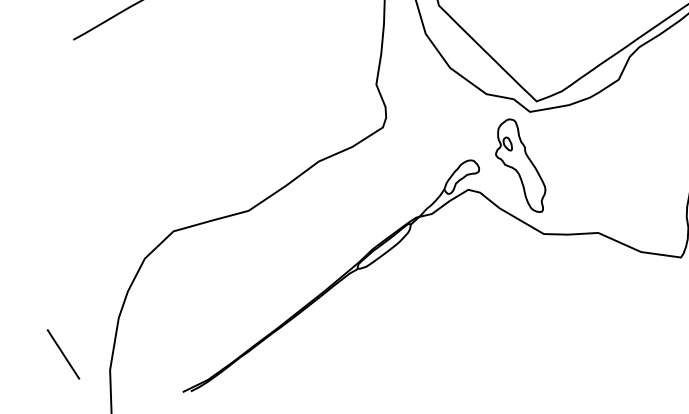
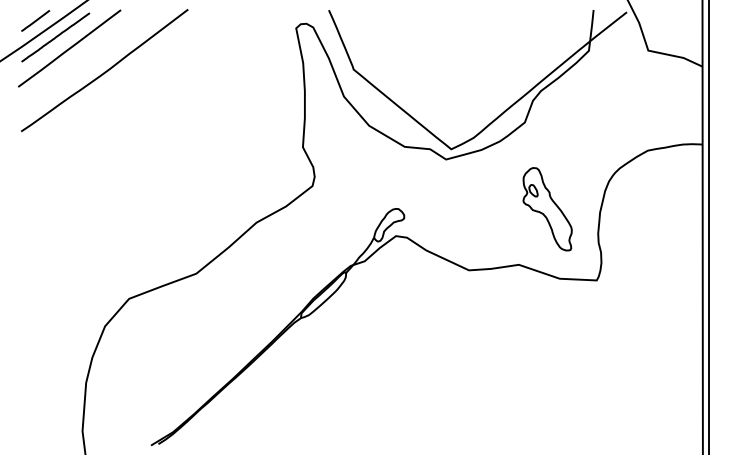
part: (521, 165) -> (547, 209), moved
line: (63, 354) -> (38, 420), removed

